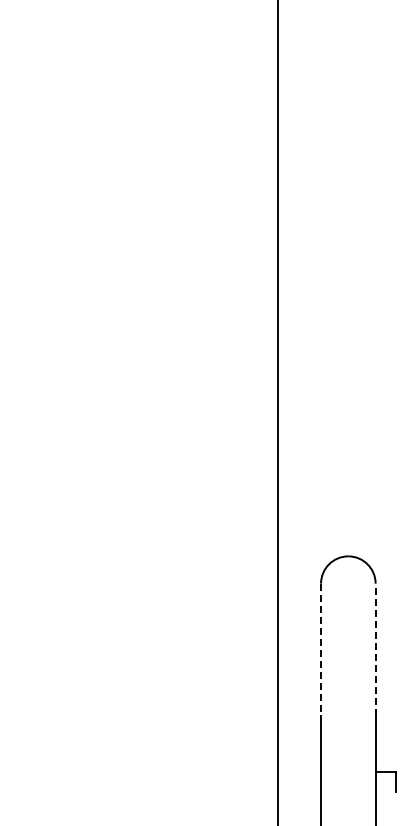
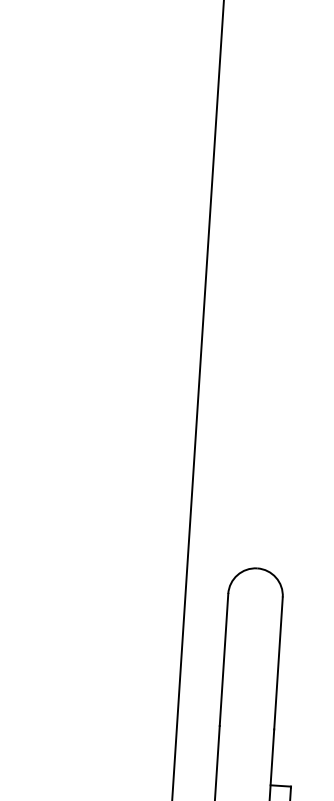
line: (375, 649) -> (278, 663), dashed -> solid
line: (321, 650) -> (224, 660), dashed -> solid

